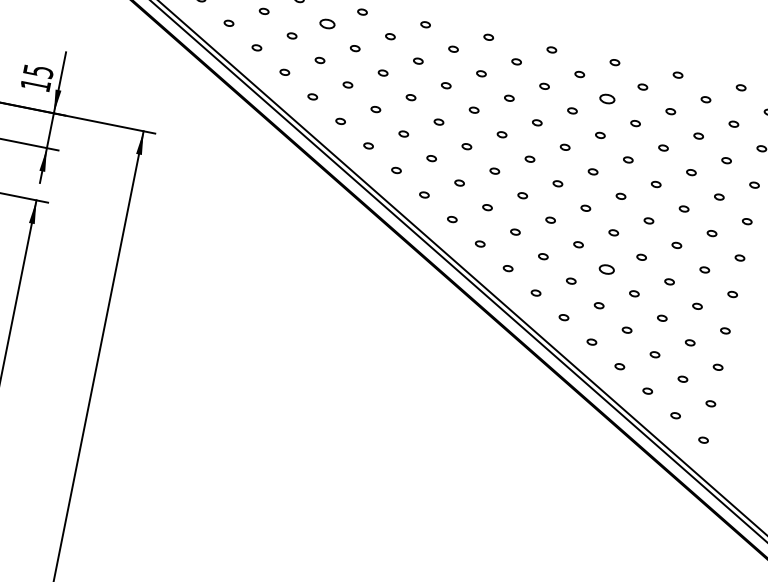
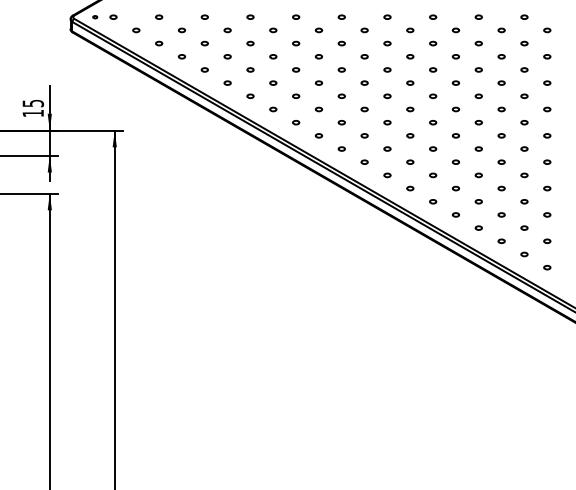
part: (327, 24) -> (227, 30), size x0.62
part: (608, 98) -> (433, 43), size x0.62
part: (606, 268) -> (455, 161), size x0.62

